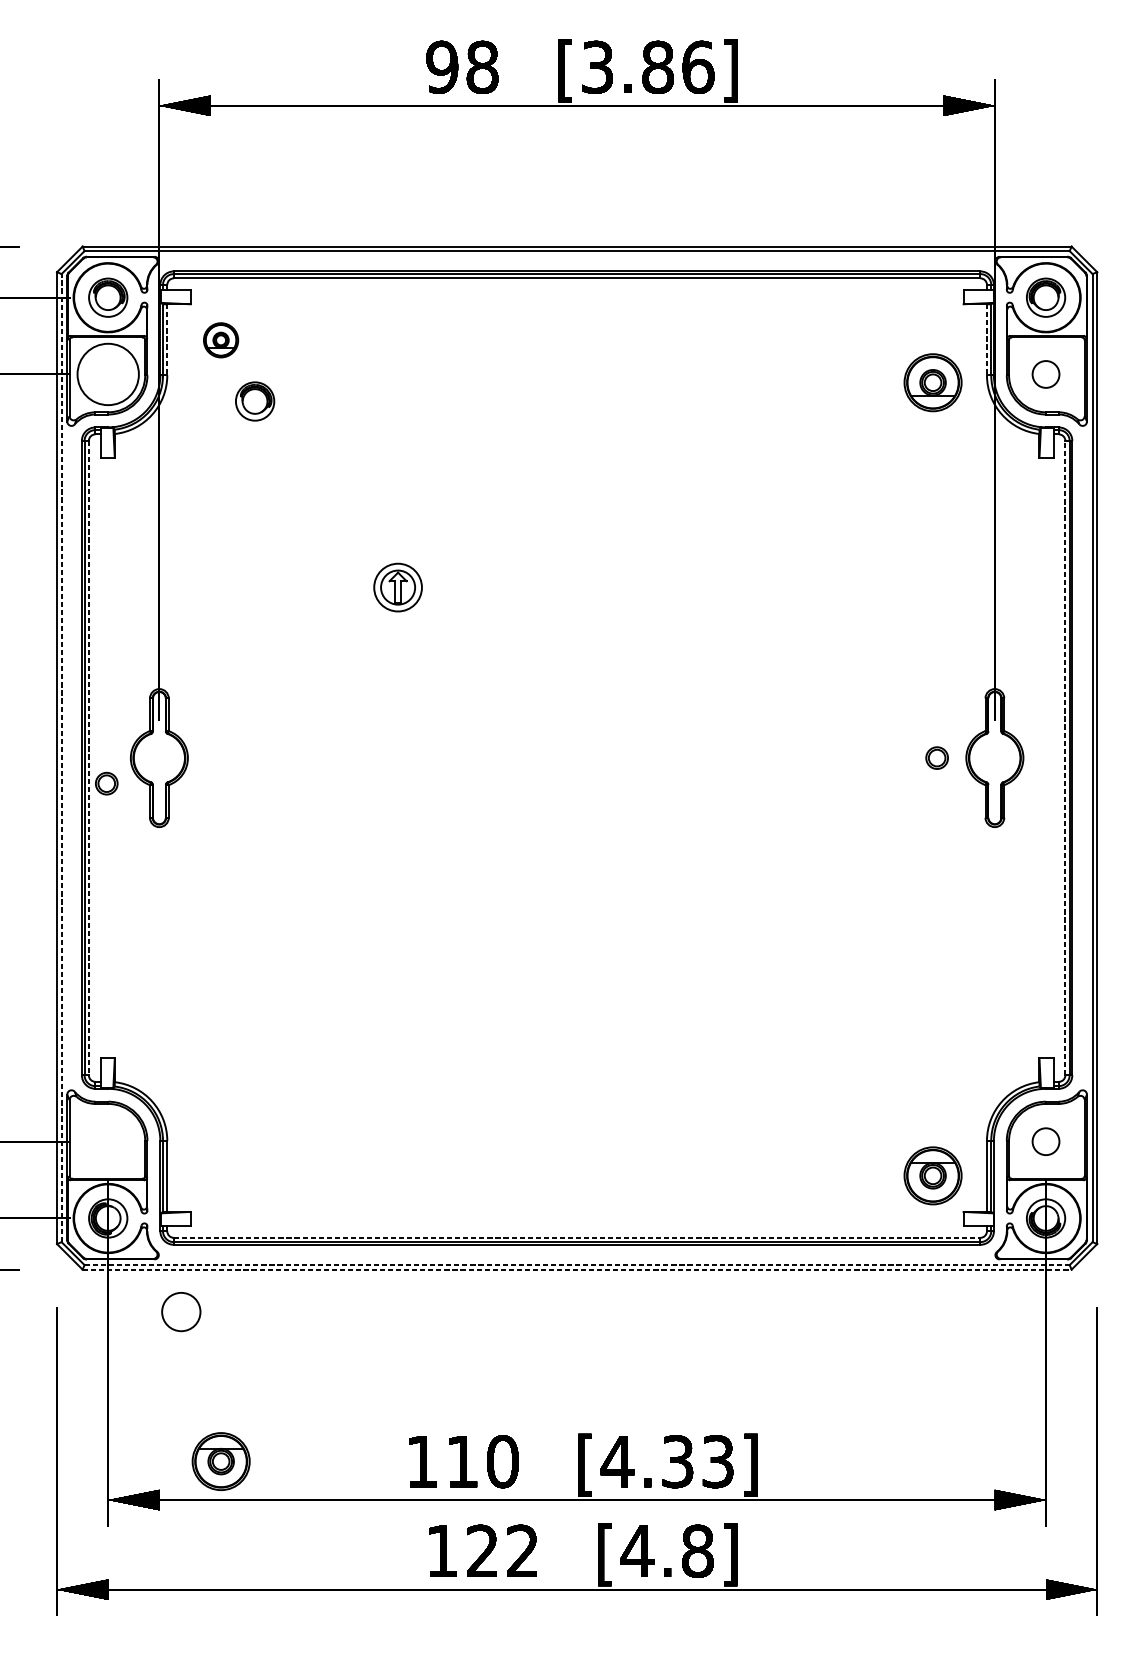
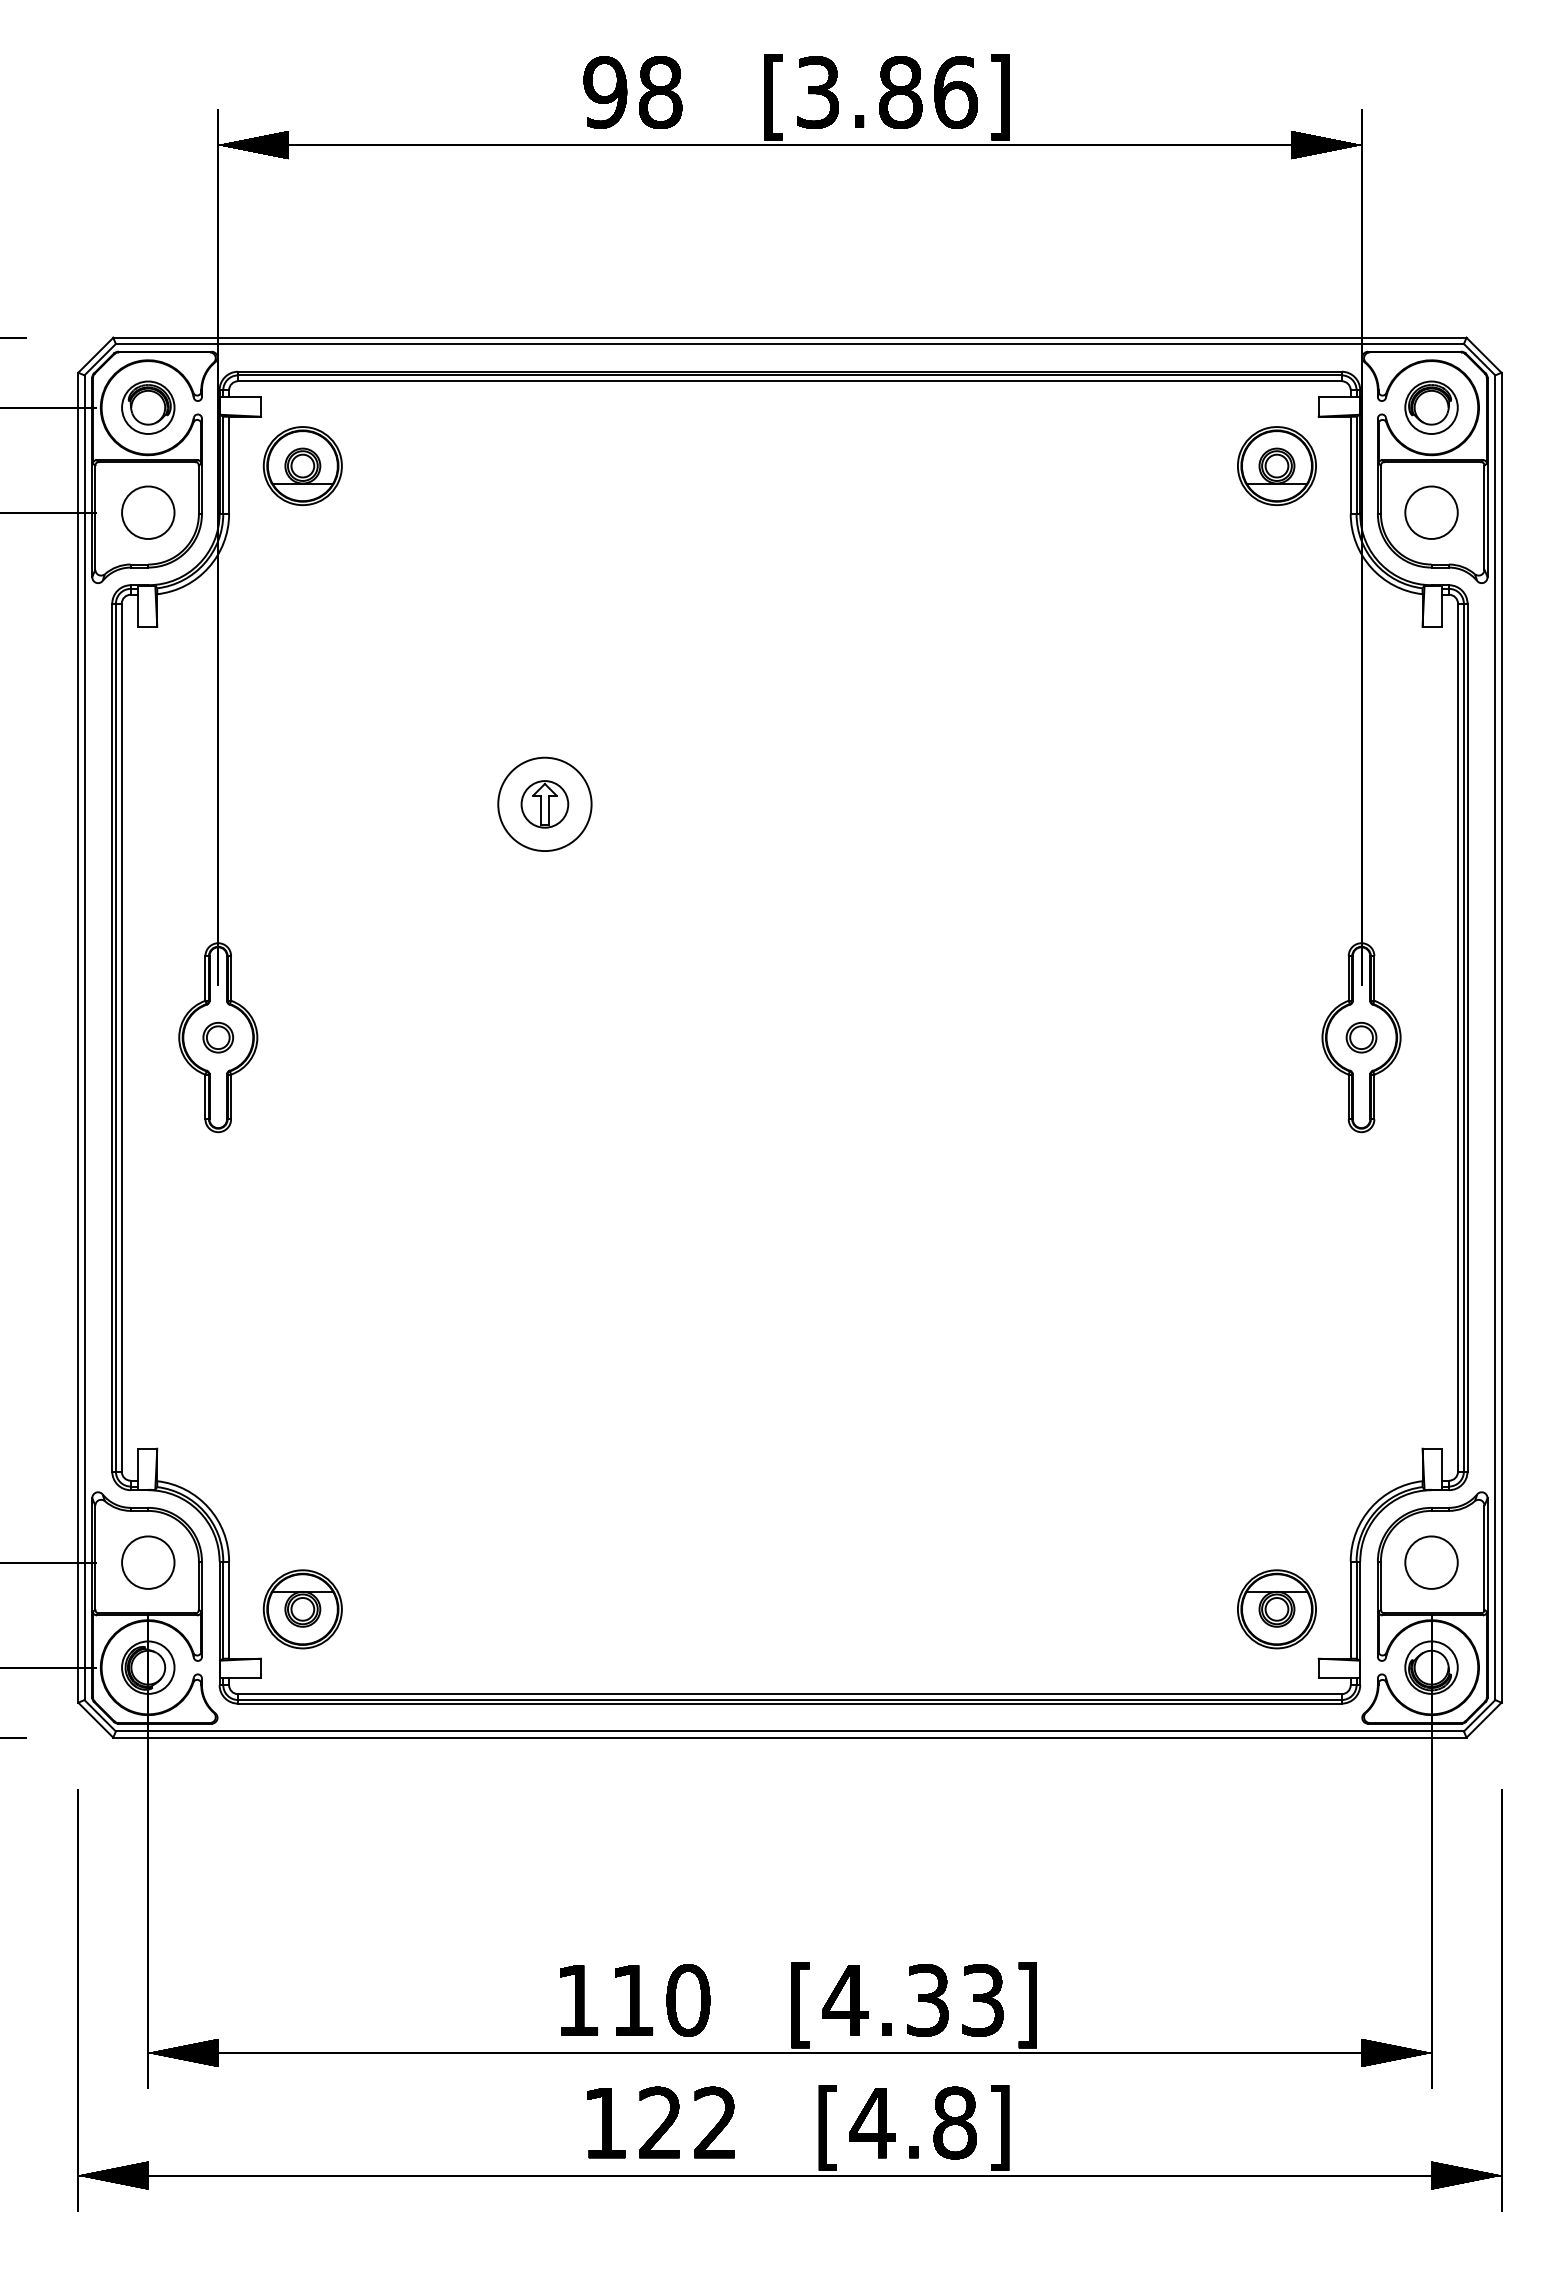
line: (167, 339) -> (229, 465), dashed -> solid
part: (220, 339) -> (302, 465), size x1.67
line: (986, 339) -> (1350, 465), dashed -> solid
circle: (108, 374) -> (148, 512), size x0.62
circle: (1046, 374) -> (1431, 512), size x1.43
part: (932, 382) -> (1276, 465), moved
part: (255, 401) -> (349, 549), removed
circle: (397, 587) -> (544, 804), size x1.43
line: (61, 757) -> (84, 1037), dashed -> solid
line: (88, 757) -> (121, 1037), dashed -> solid
part: (937, 757) -> (1361, 1037), moved
line: (1065, 757) -> (1458, 1037), dashed -> solid
part: (106, 783) -> (218, 1037), moved
circle: (1046, 1141) -> (1431, 1562), size x1.43
line: (576, 1238) -> (789, 1694), dashed -> solid
line: (577, 1265) -> (790, 1731), dashed -> solid
line: (576, 1269) -> (789, 1737), dashed -> solid
circle: (181, 1311) -> (148, 1562), moved
part: (220, 1461) -> (302, 1609), moved

